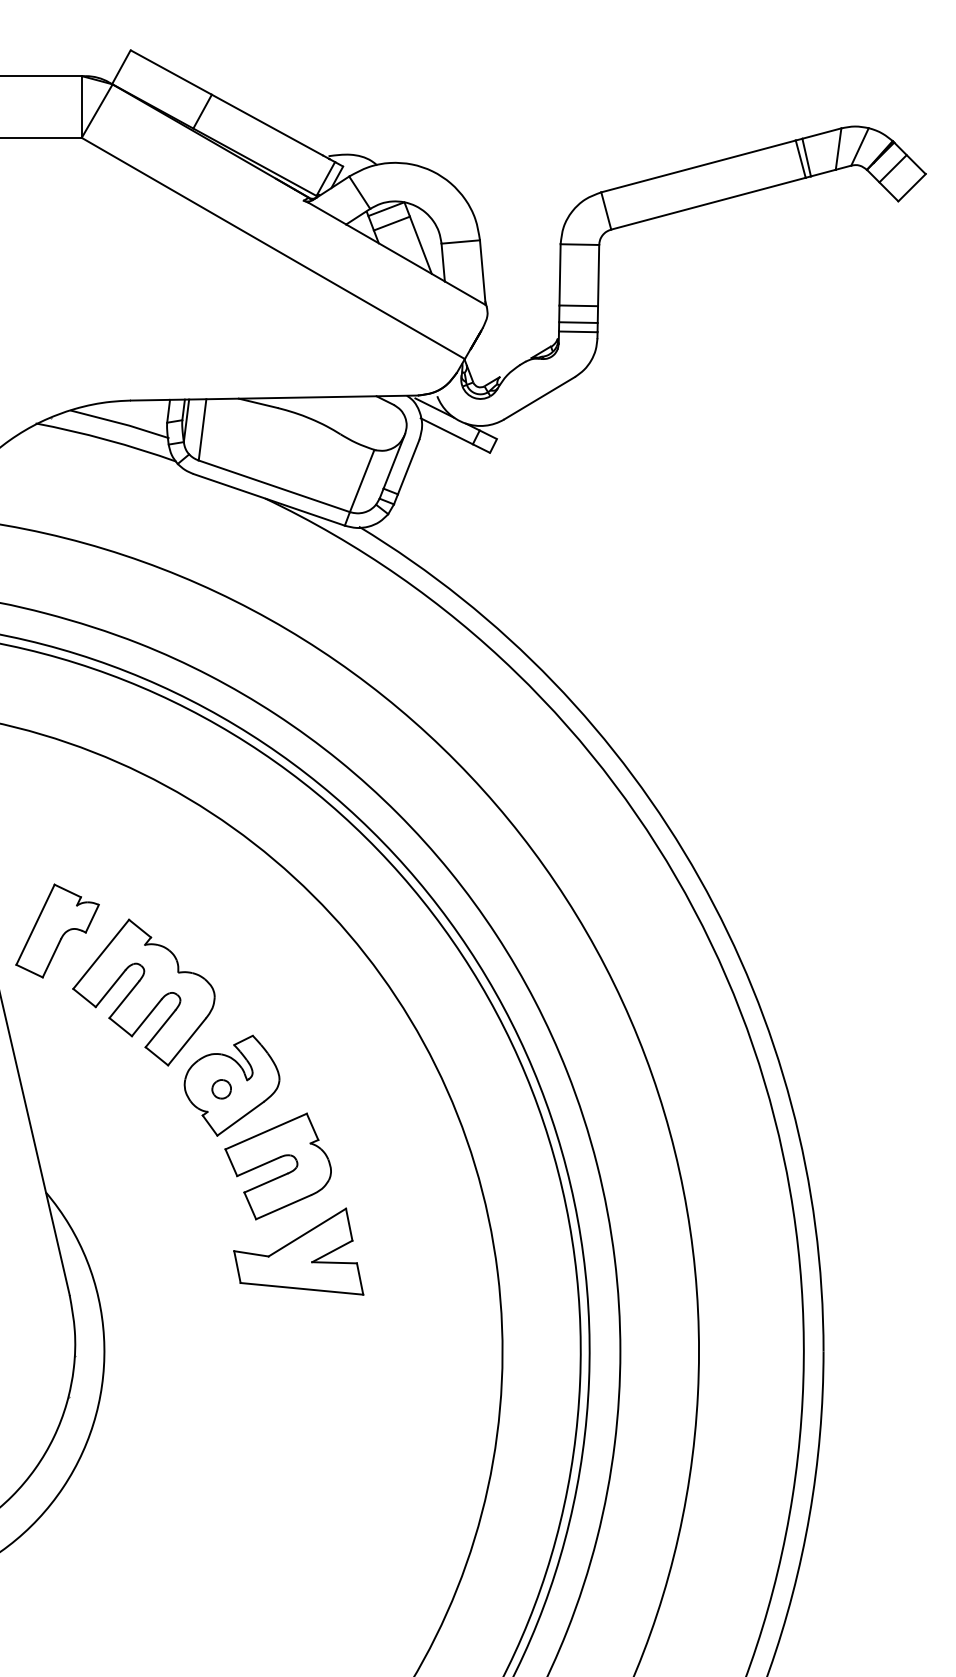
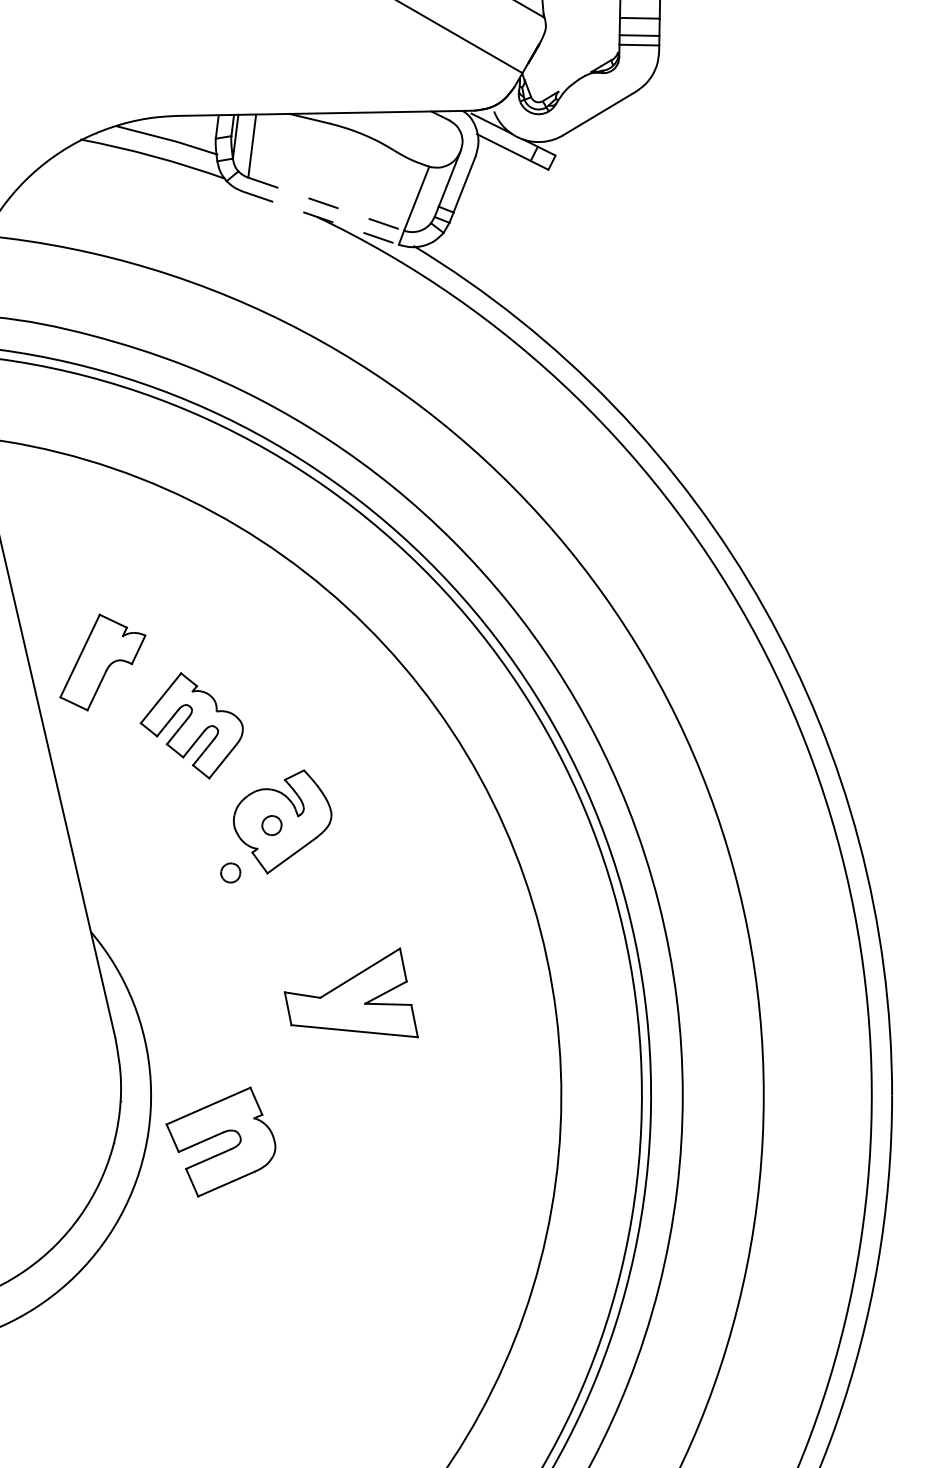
line: (274, 486) -> (326, 204), solid -> dashed
line: (269, 499) -> (321, 217), solid -> dashed
part: (143, 992) -> (191, 725), size x0.7
part: (181, 1135) -> (230, 873), added
part: (275, 1160) -> (218, 1135), moved

